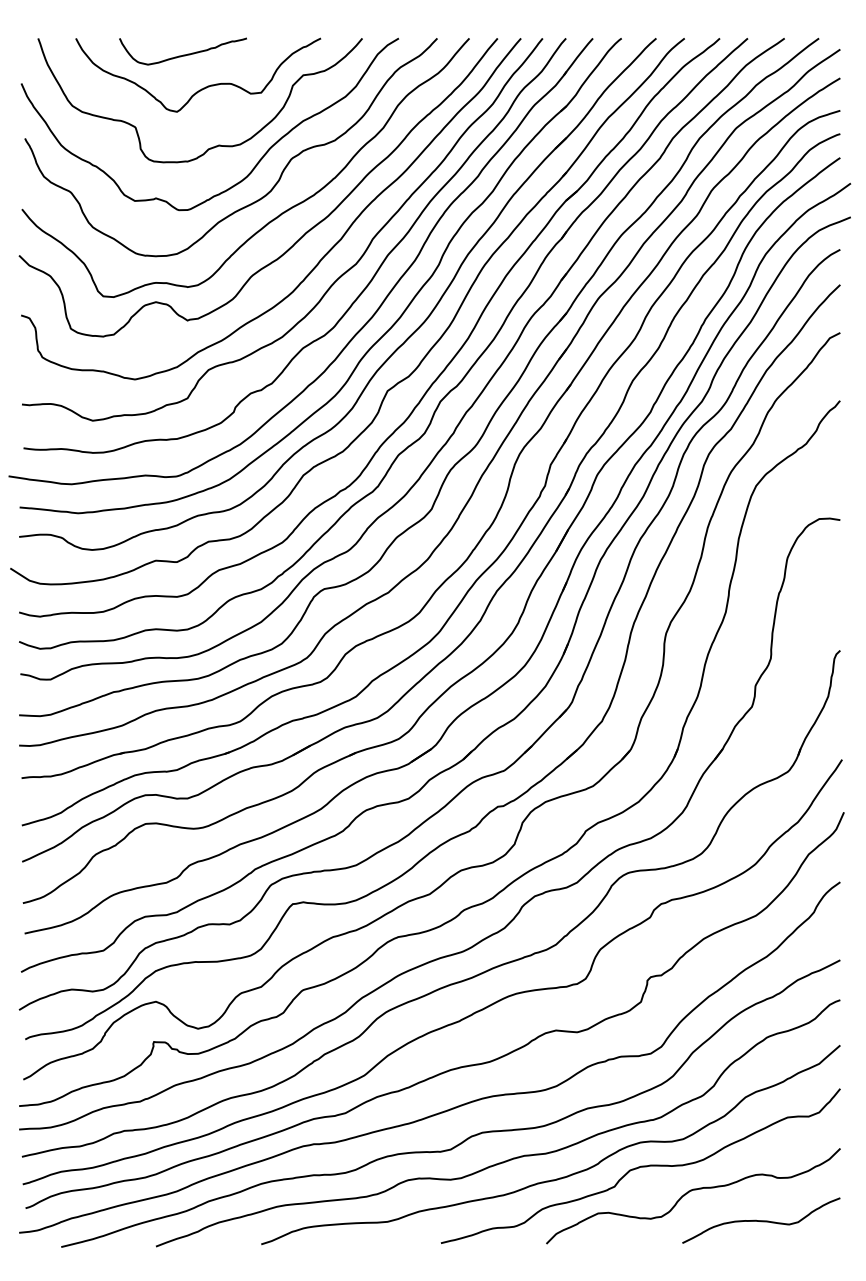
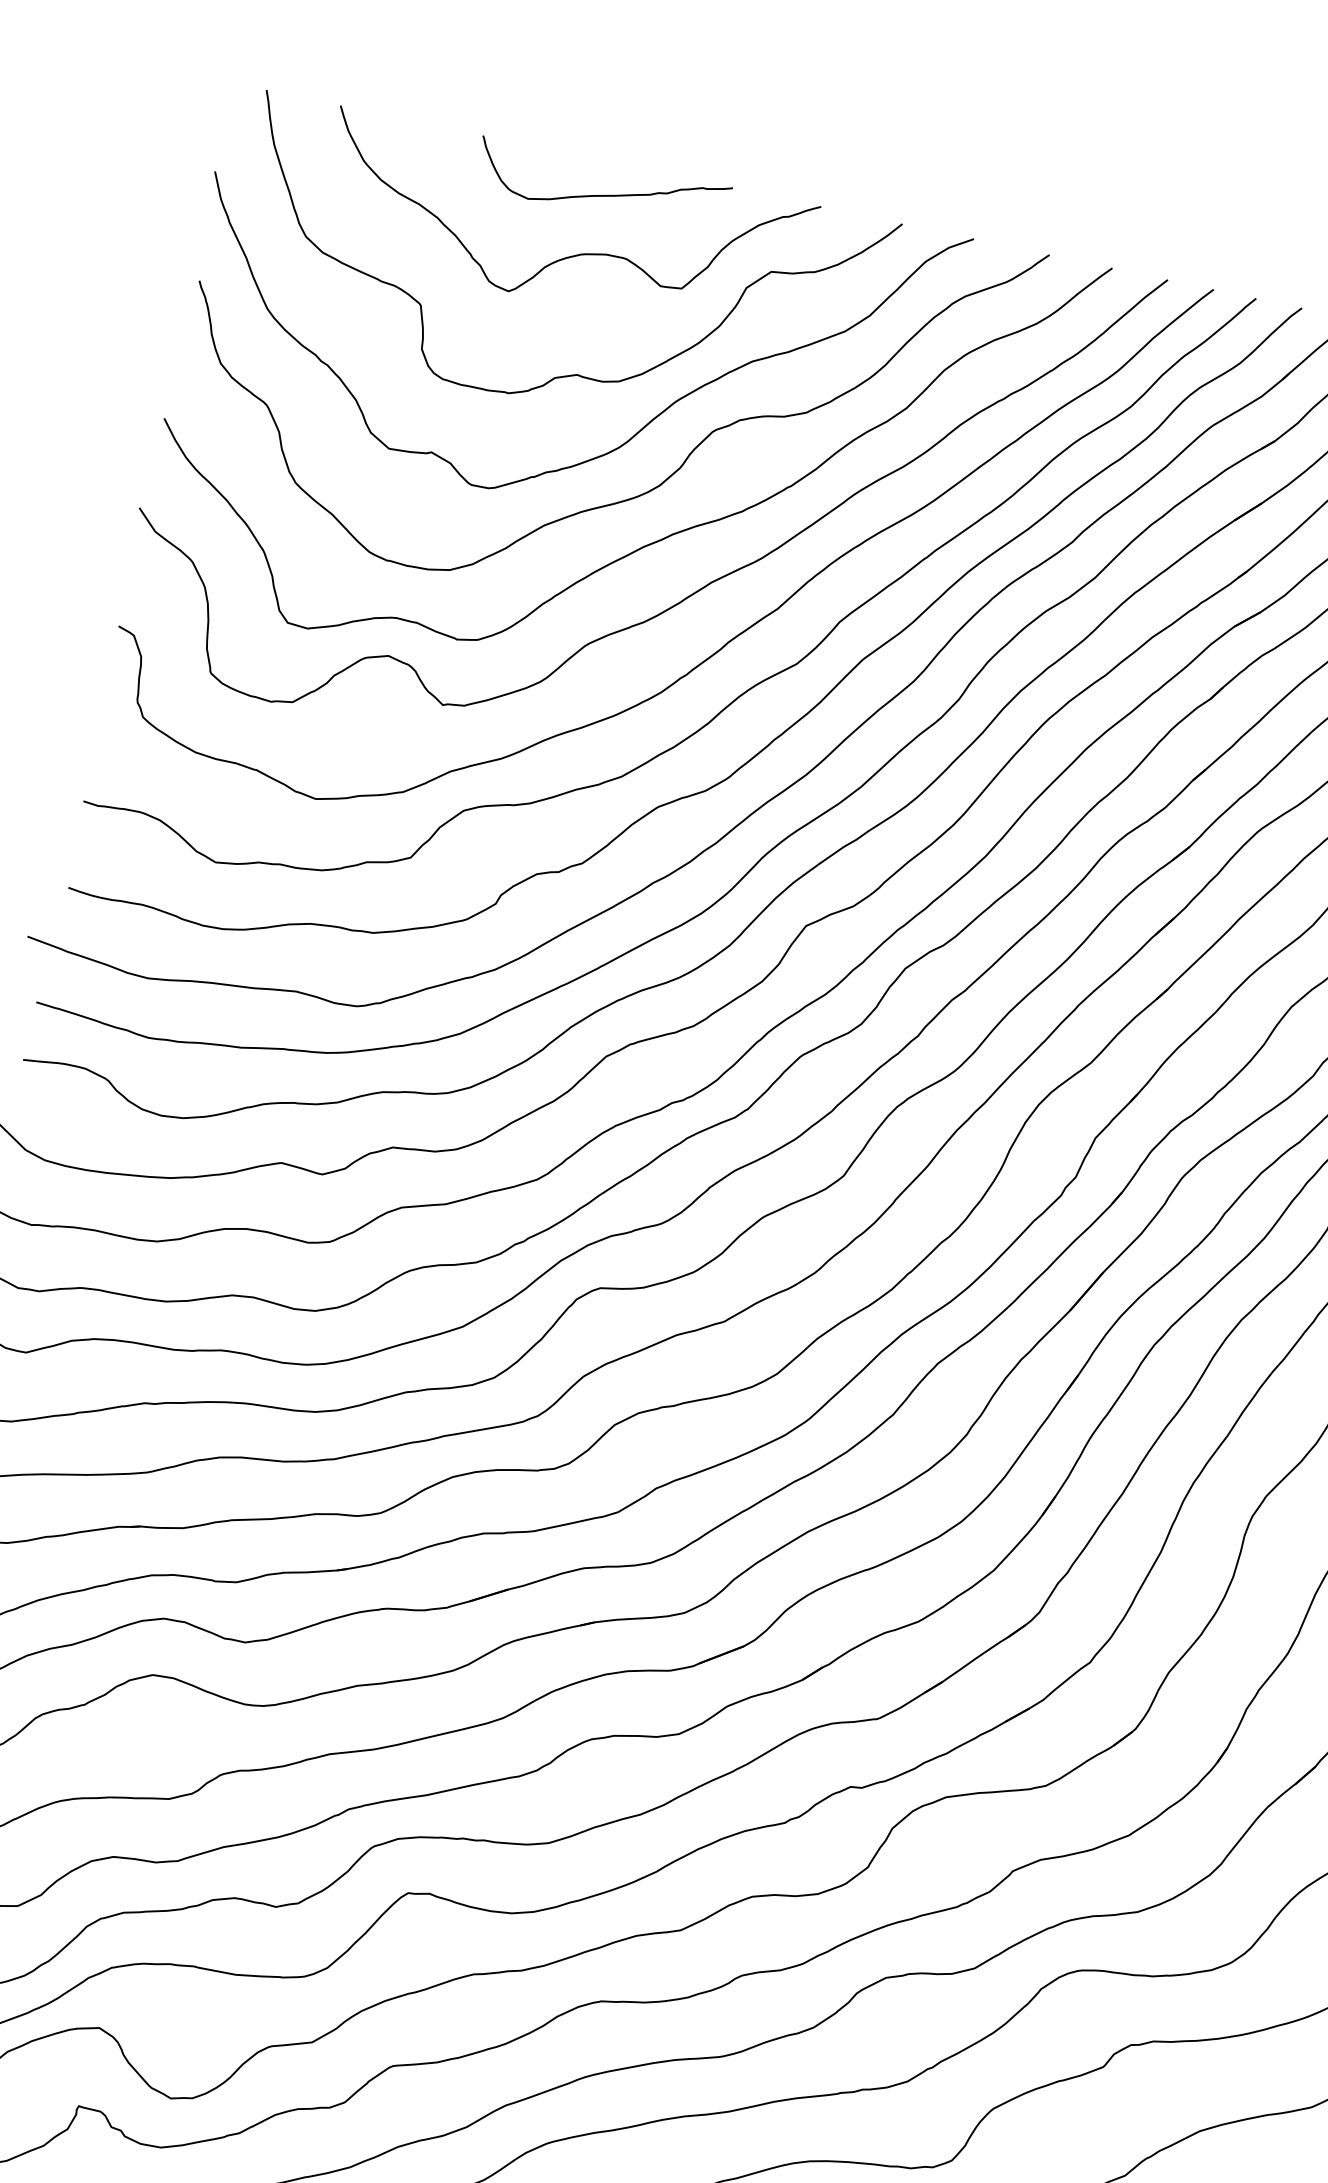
curve: (183, 54) -> (601, 193), moved

